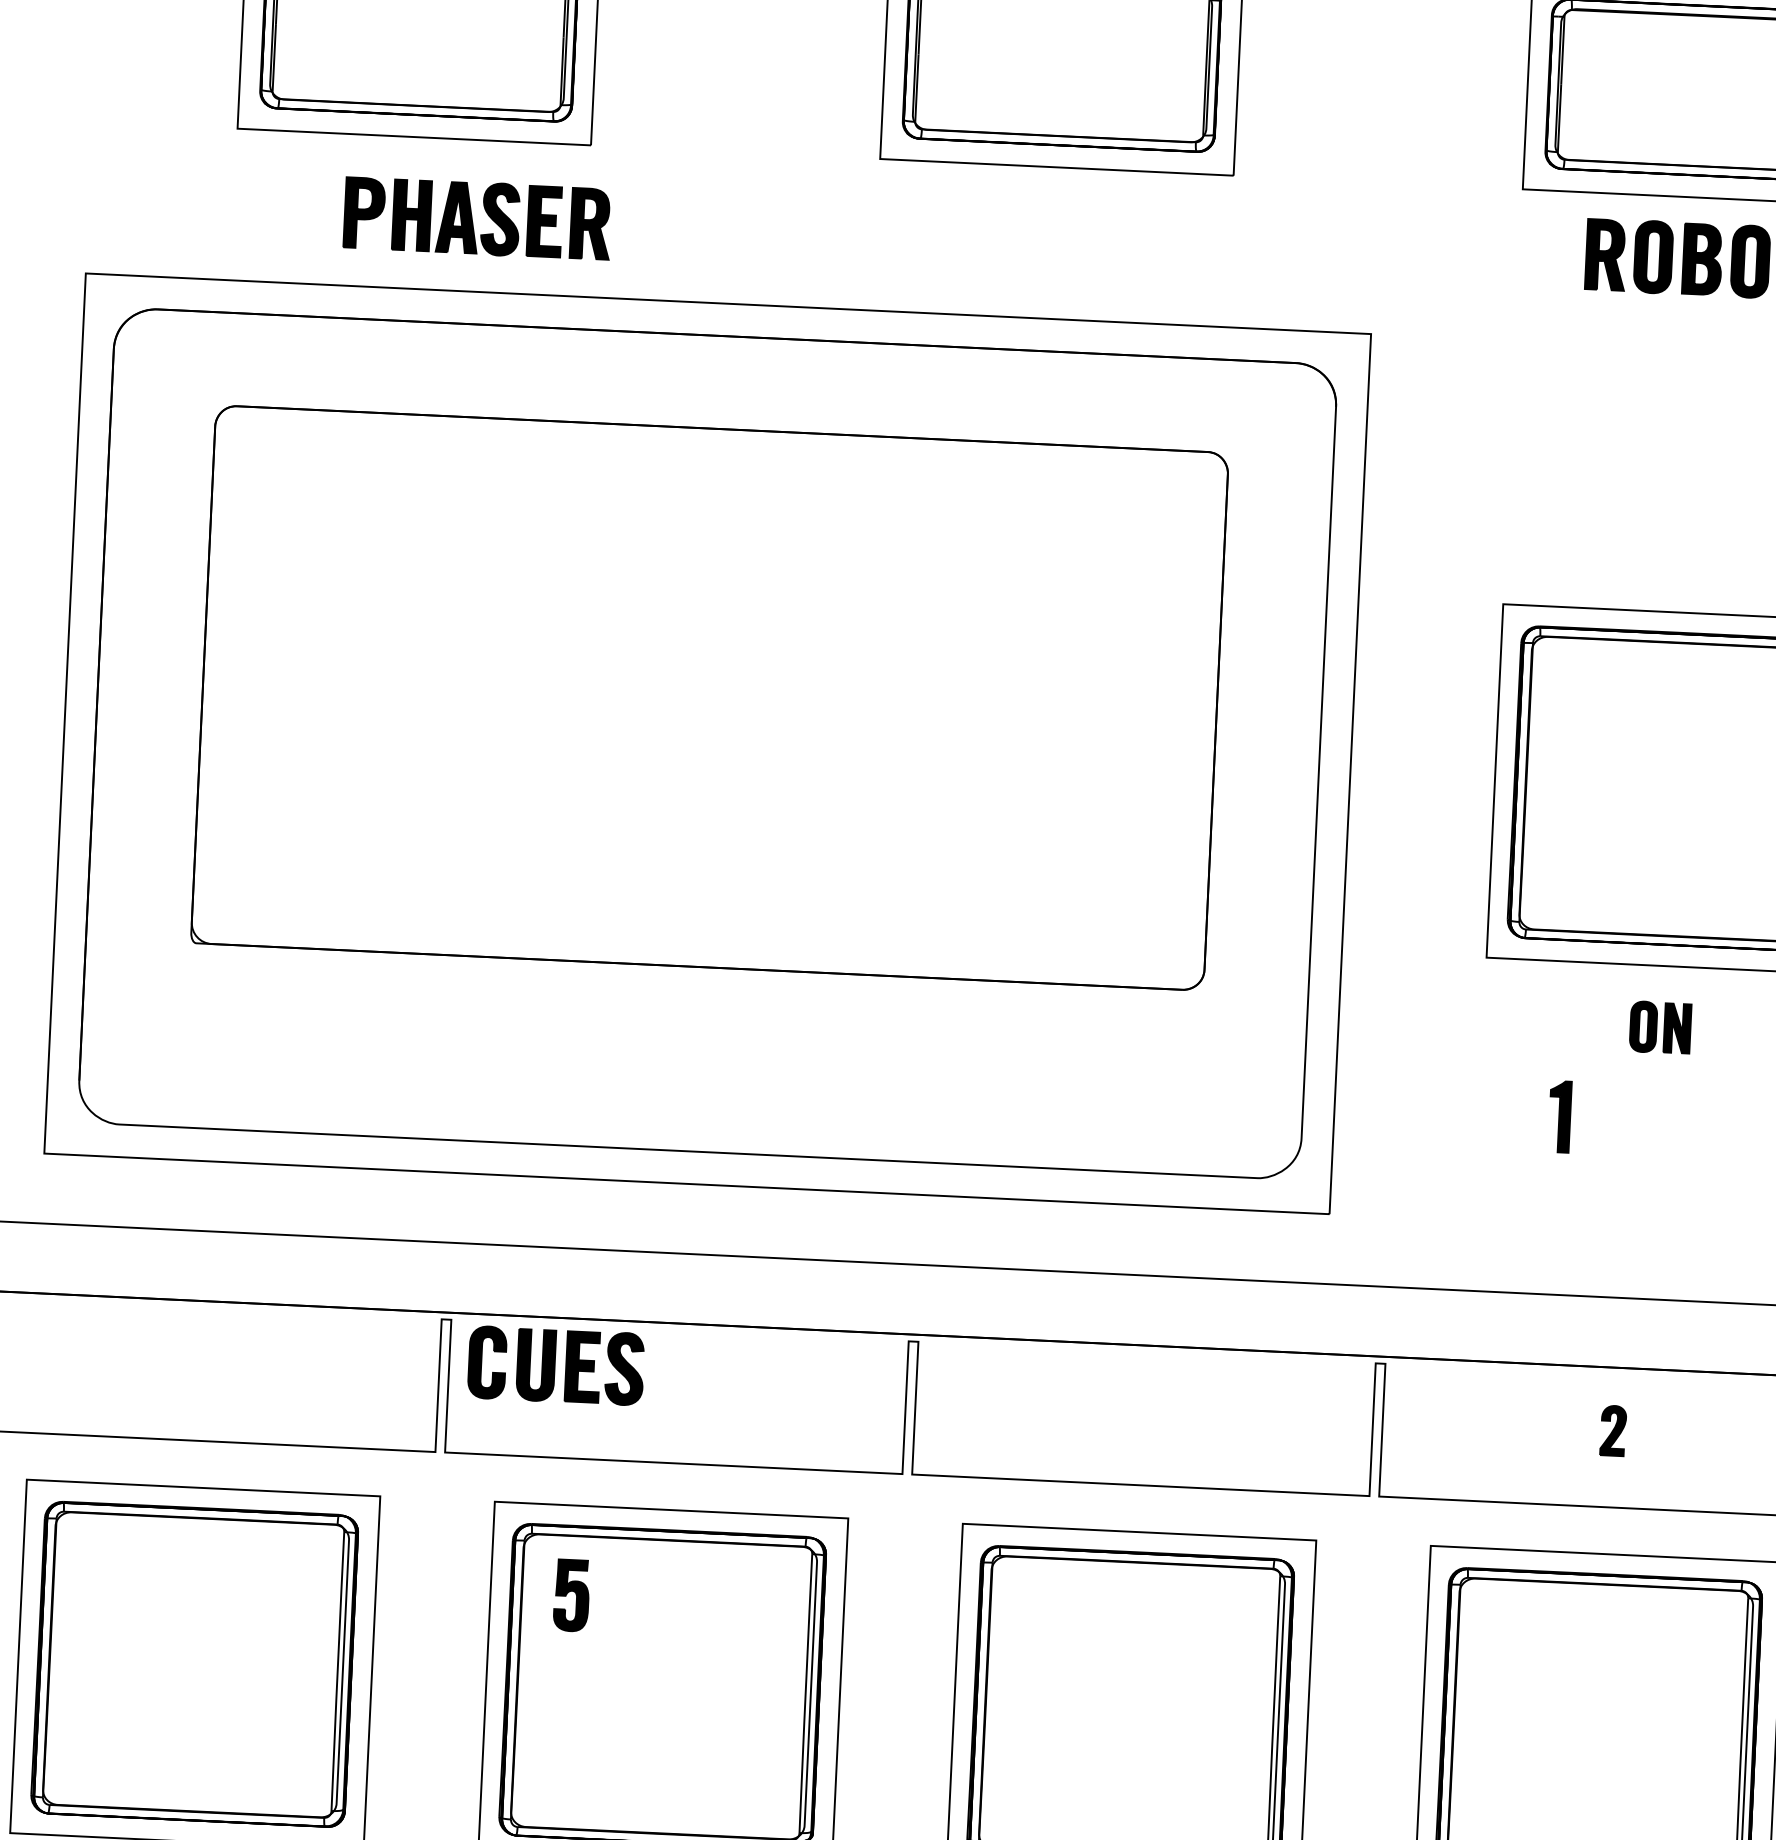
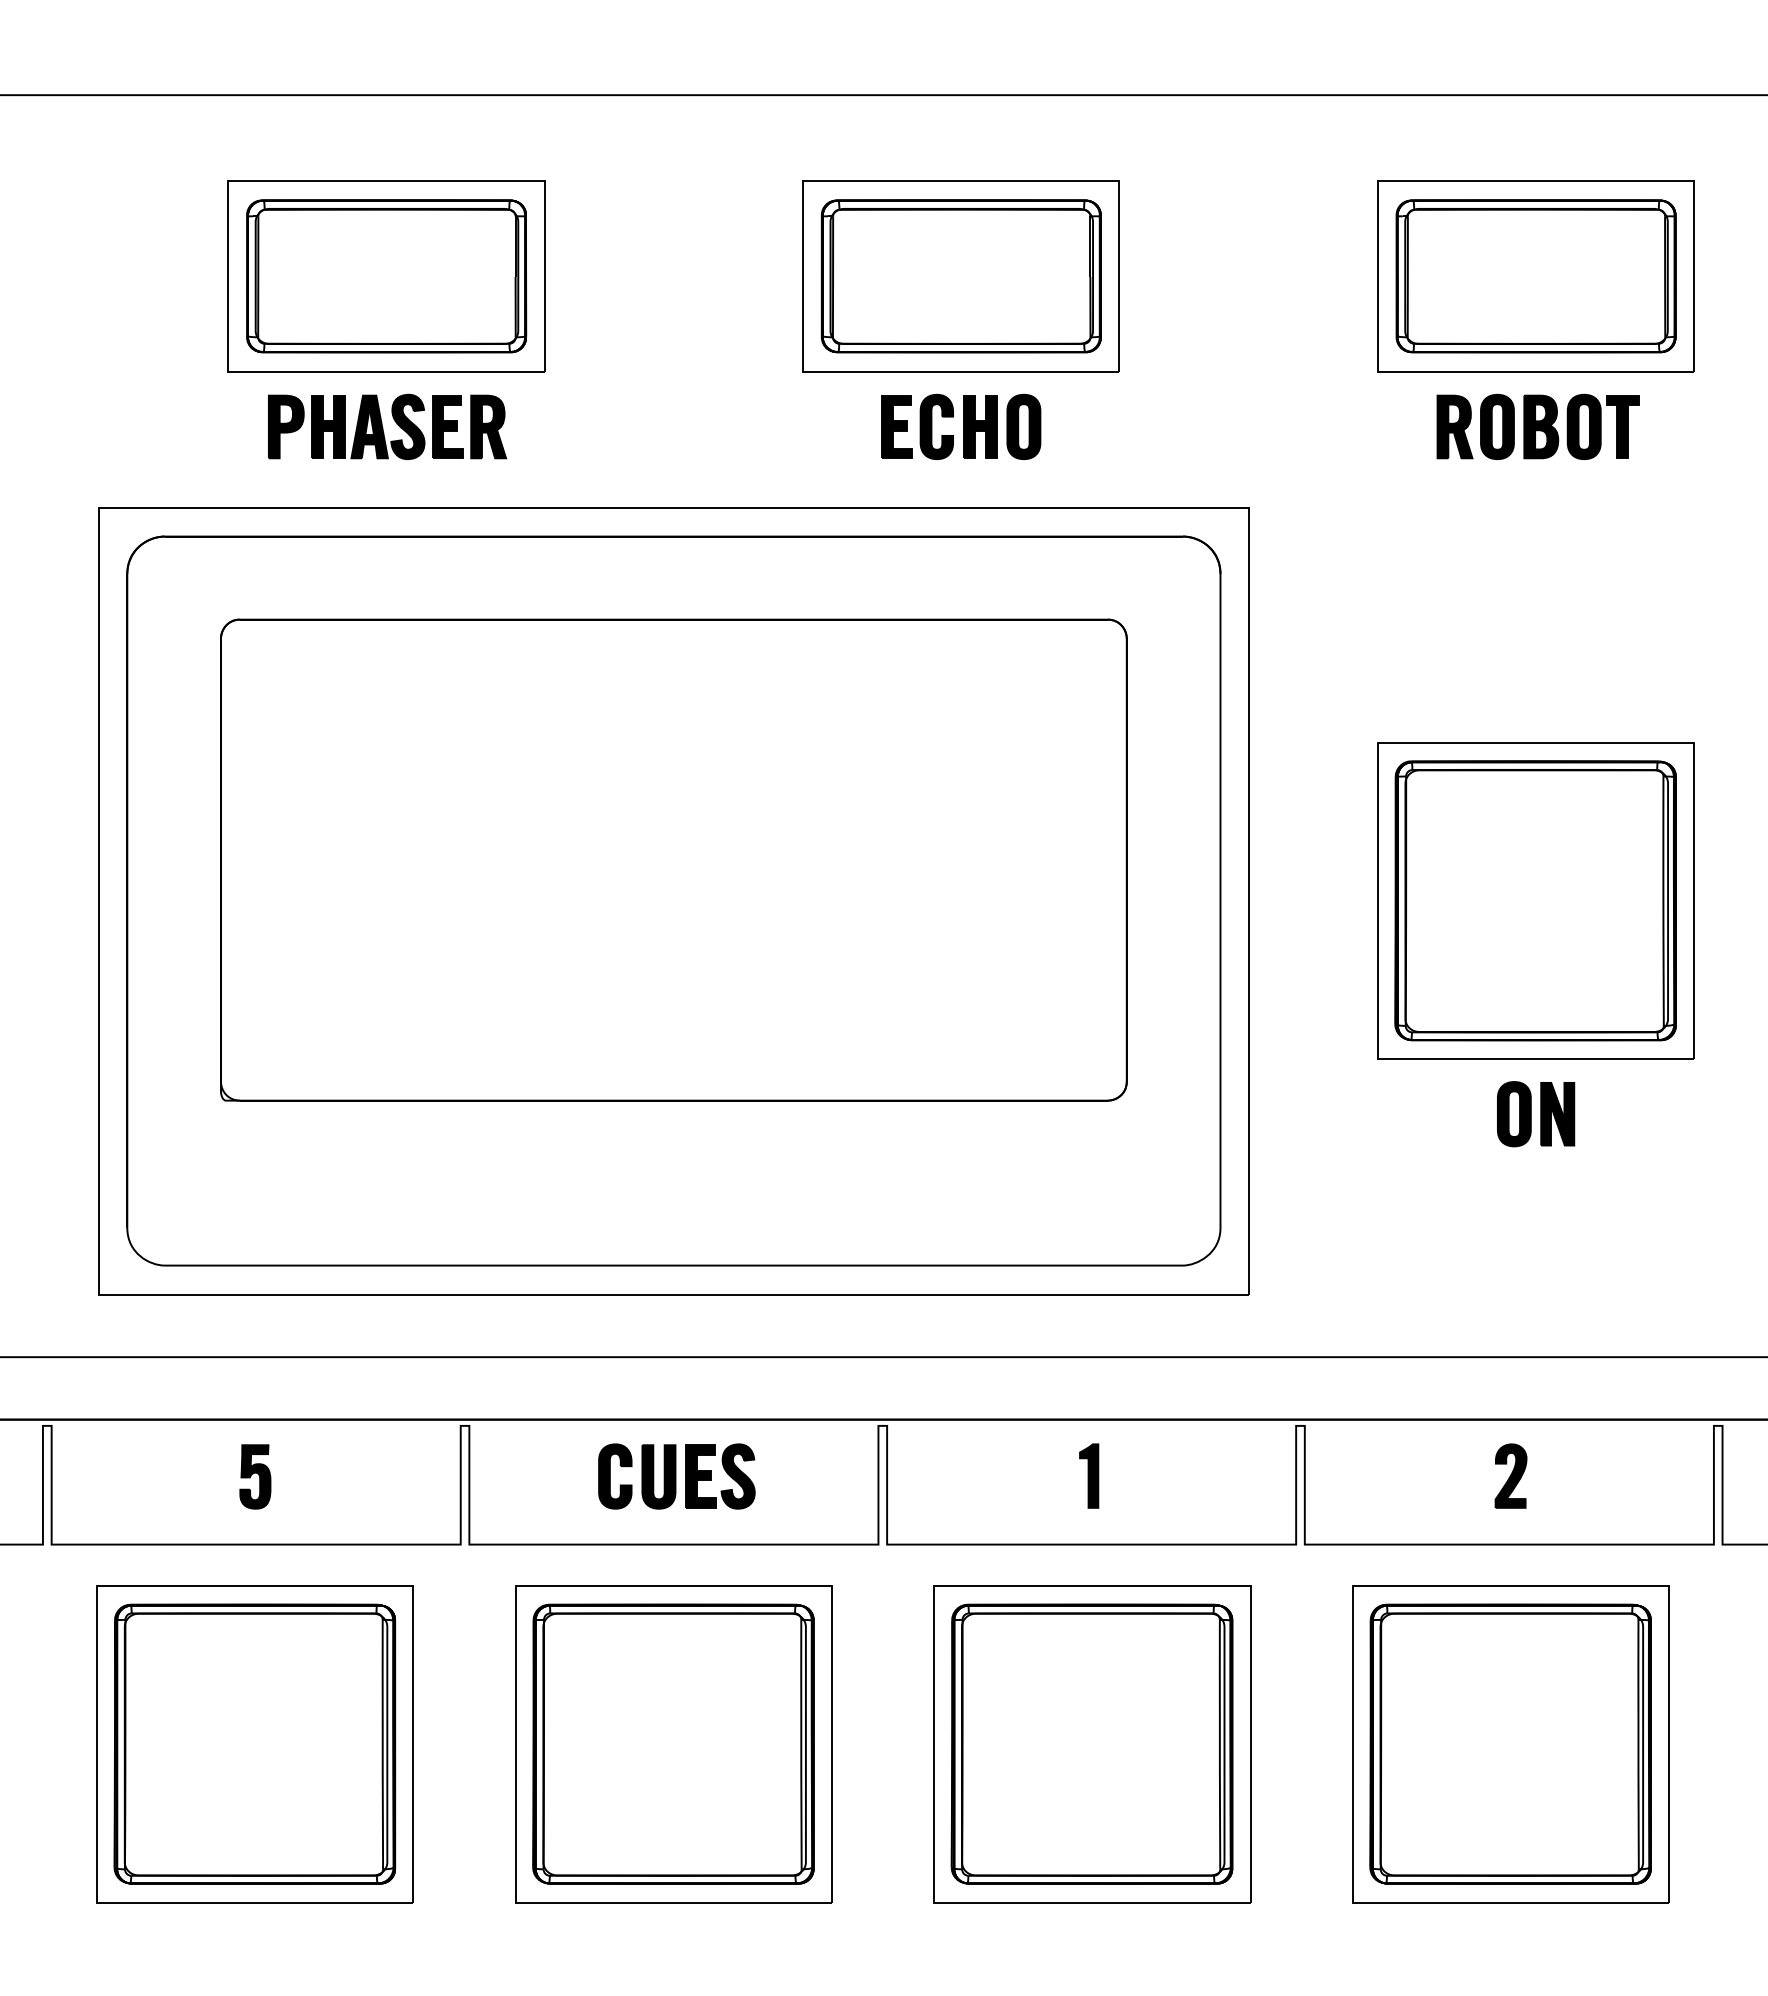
part: (477, 217) -> (387, 426), moved
part: (1054, 228) -> (961, 426), added
part: (1660, 1027) -> (1536, 1114), size x1.43
part: (1560, 1116) -> (1089, 1475), moved
part: (555, 1365) -> (676, 1476), moved
part: (1612, 1430) -> (1510, 1475), size x1.43
part: (571, 1595) -> (255, 1476), moved

